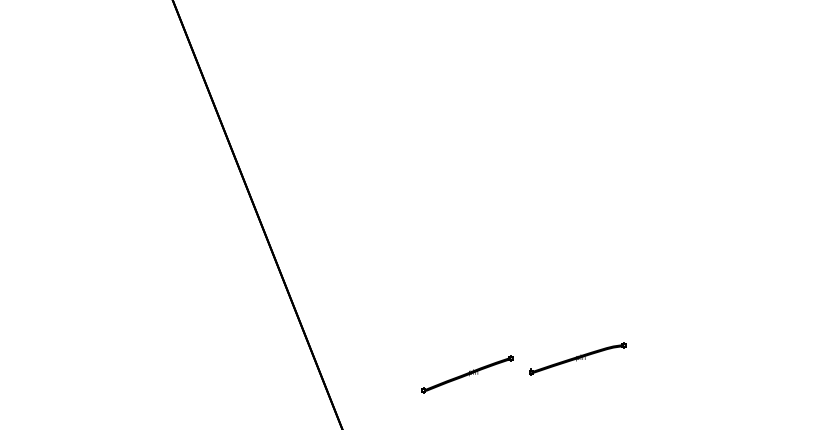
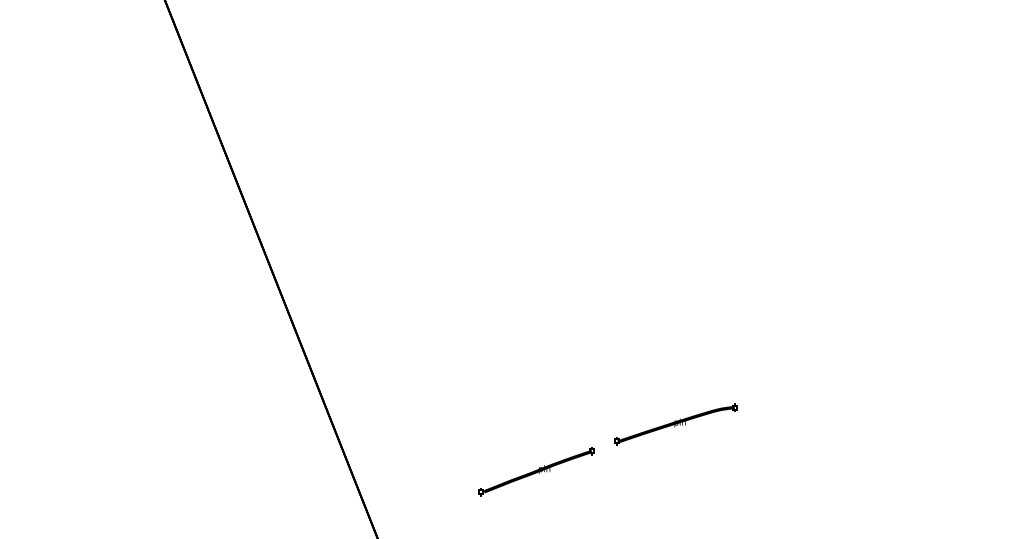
part: (577, 358) -> (675, 423), moved

